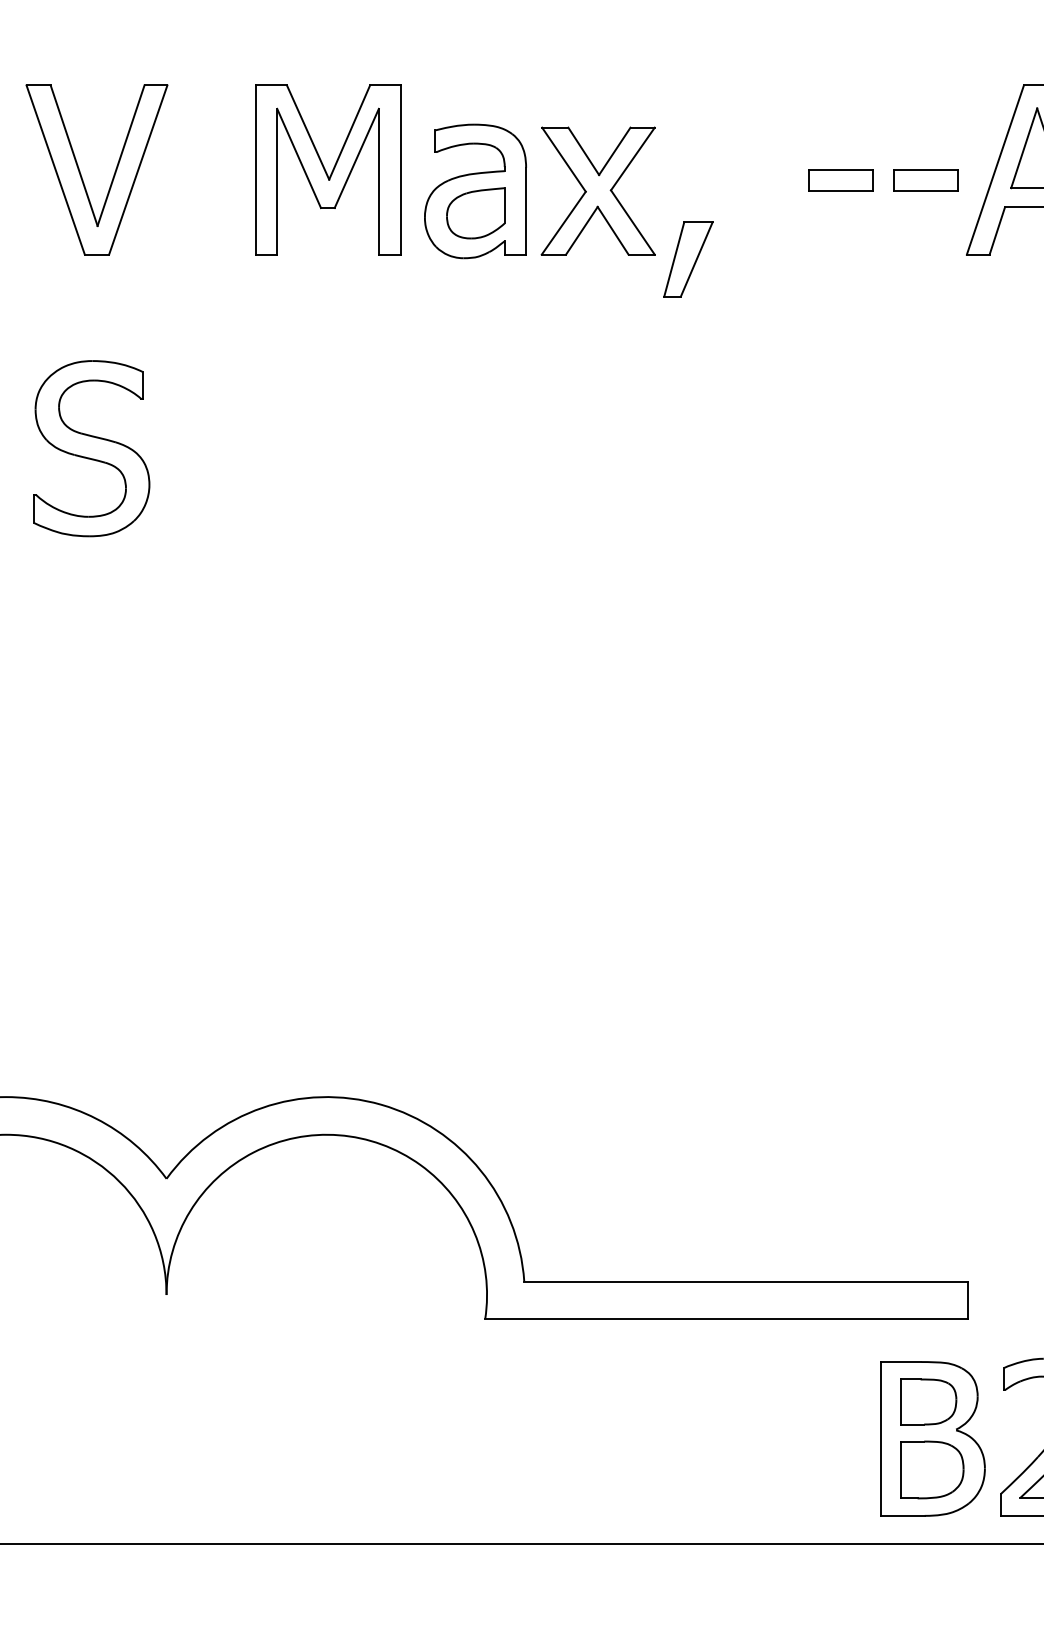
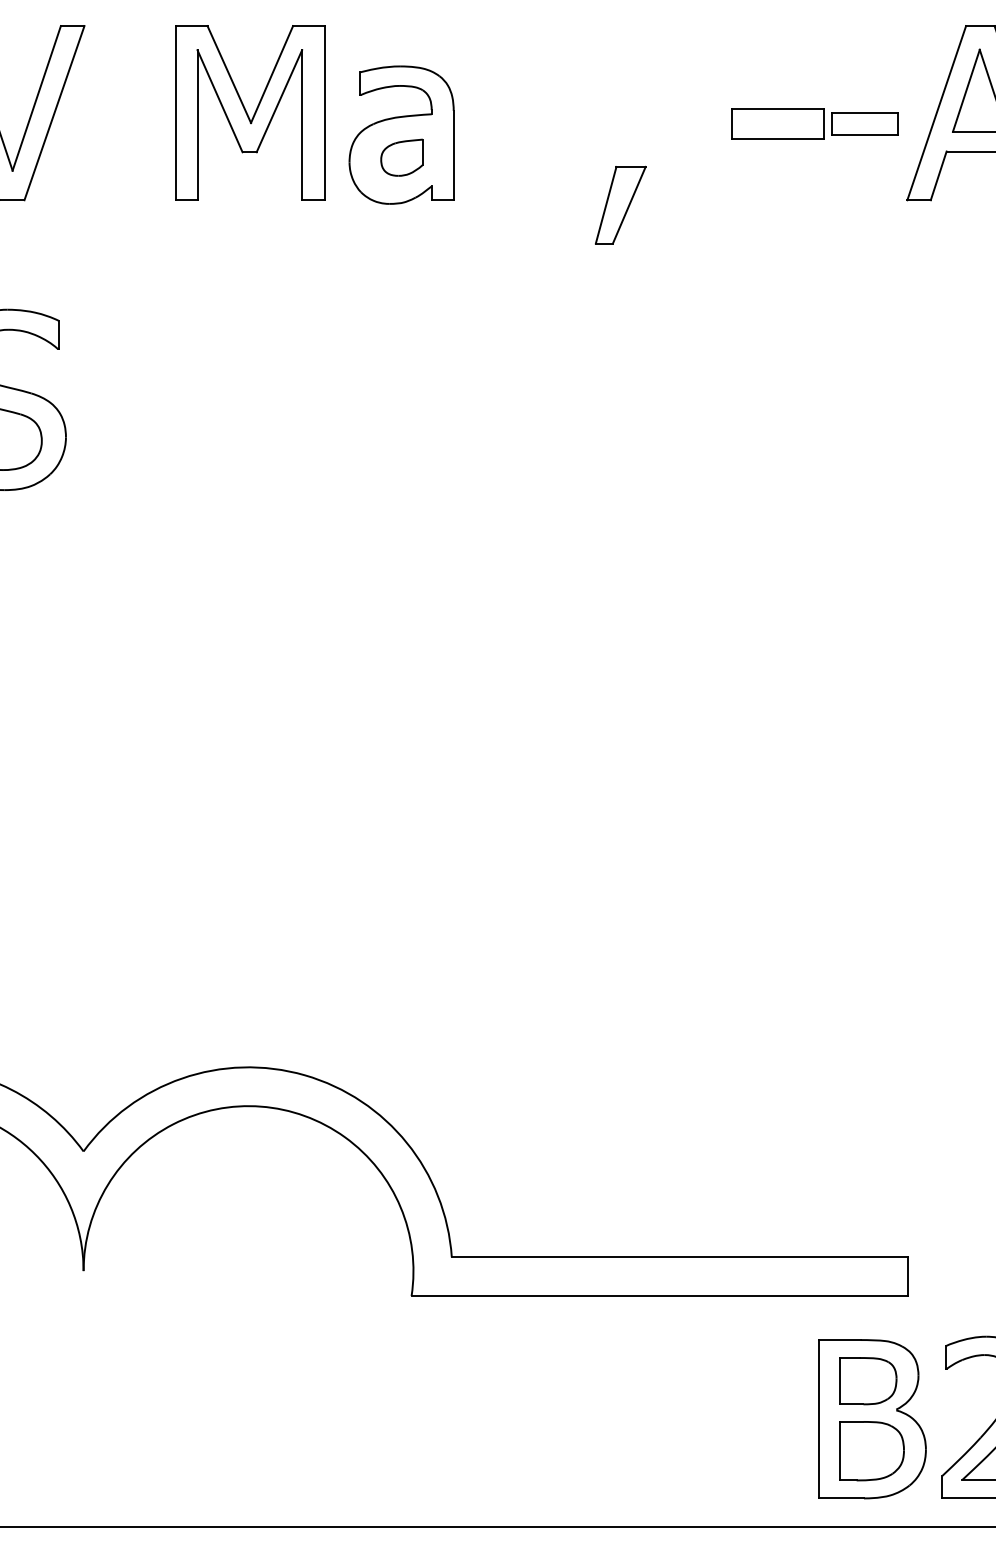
part: (840, 180) -> (777, 123), size x1.4
part: (597, 190) -> (527, 134), removed
part: (475, 213) -> (401, 157), size x0.7

